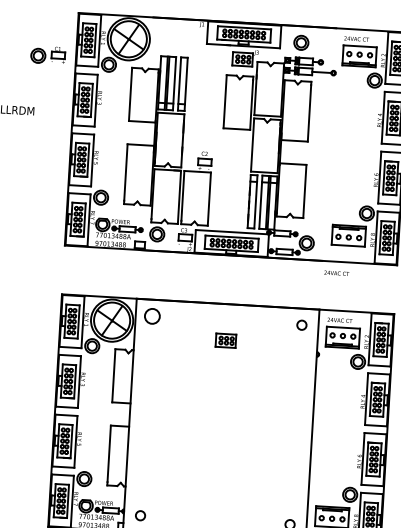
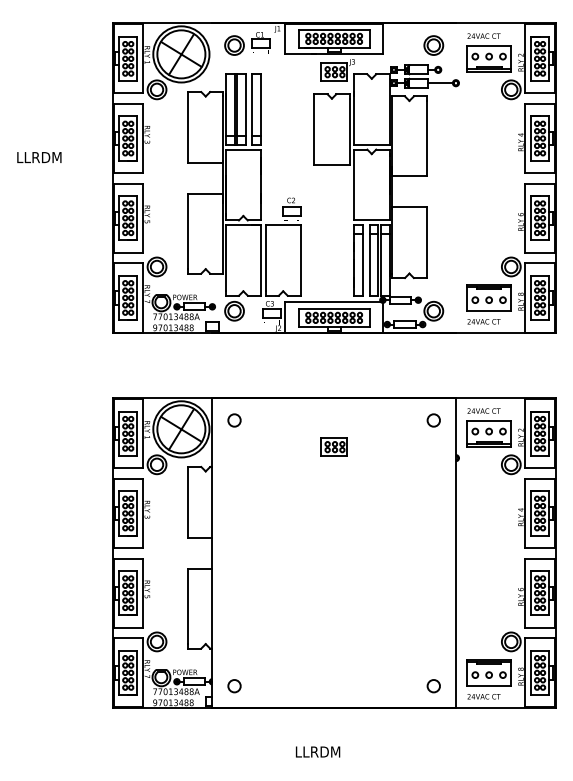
part: (301, 42) -> (433, 45), moved
part: (48, 54) -> (247, 43), moved
text: (336, 273) -> (483, 321), moved
circle: (152, 316) -> (234, 420), size x0.62

